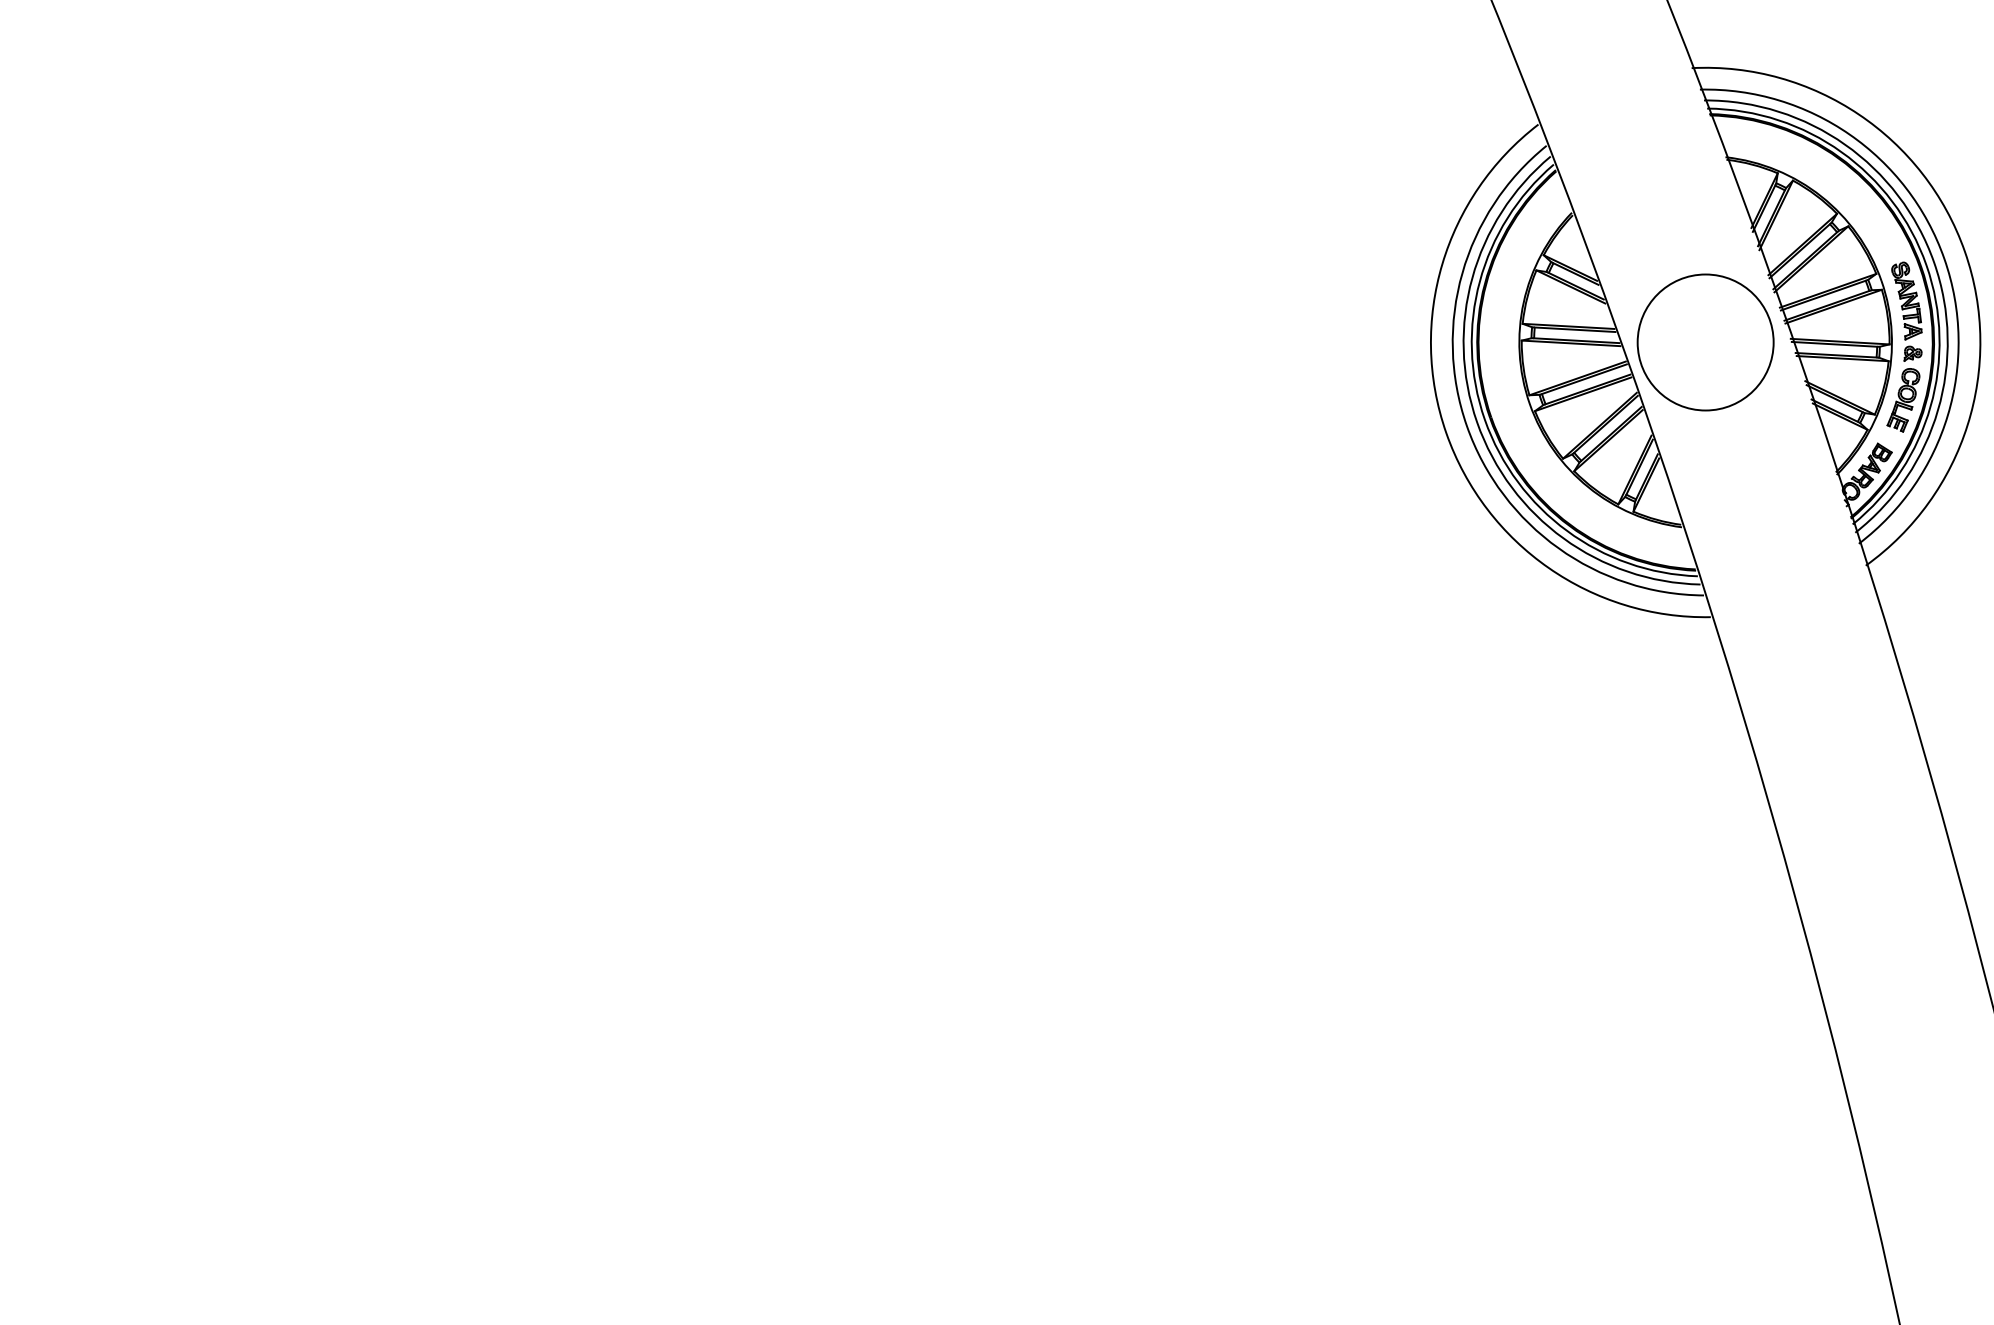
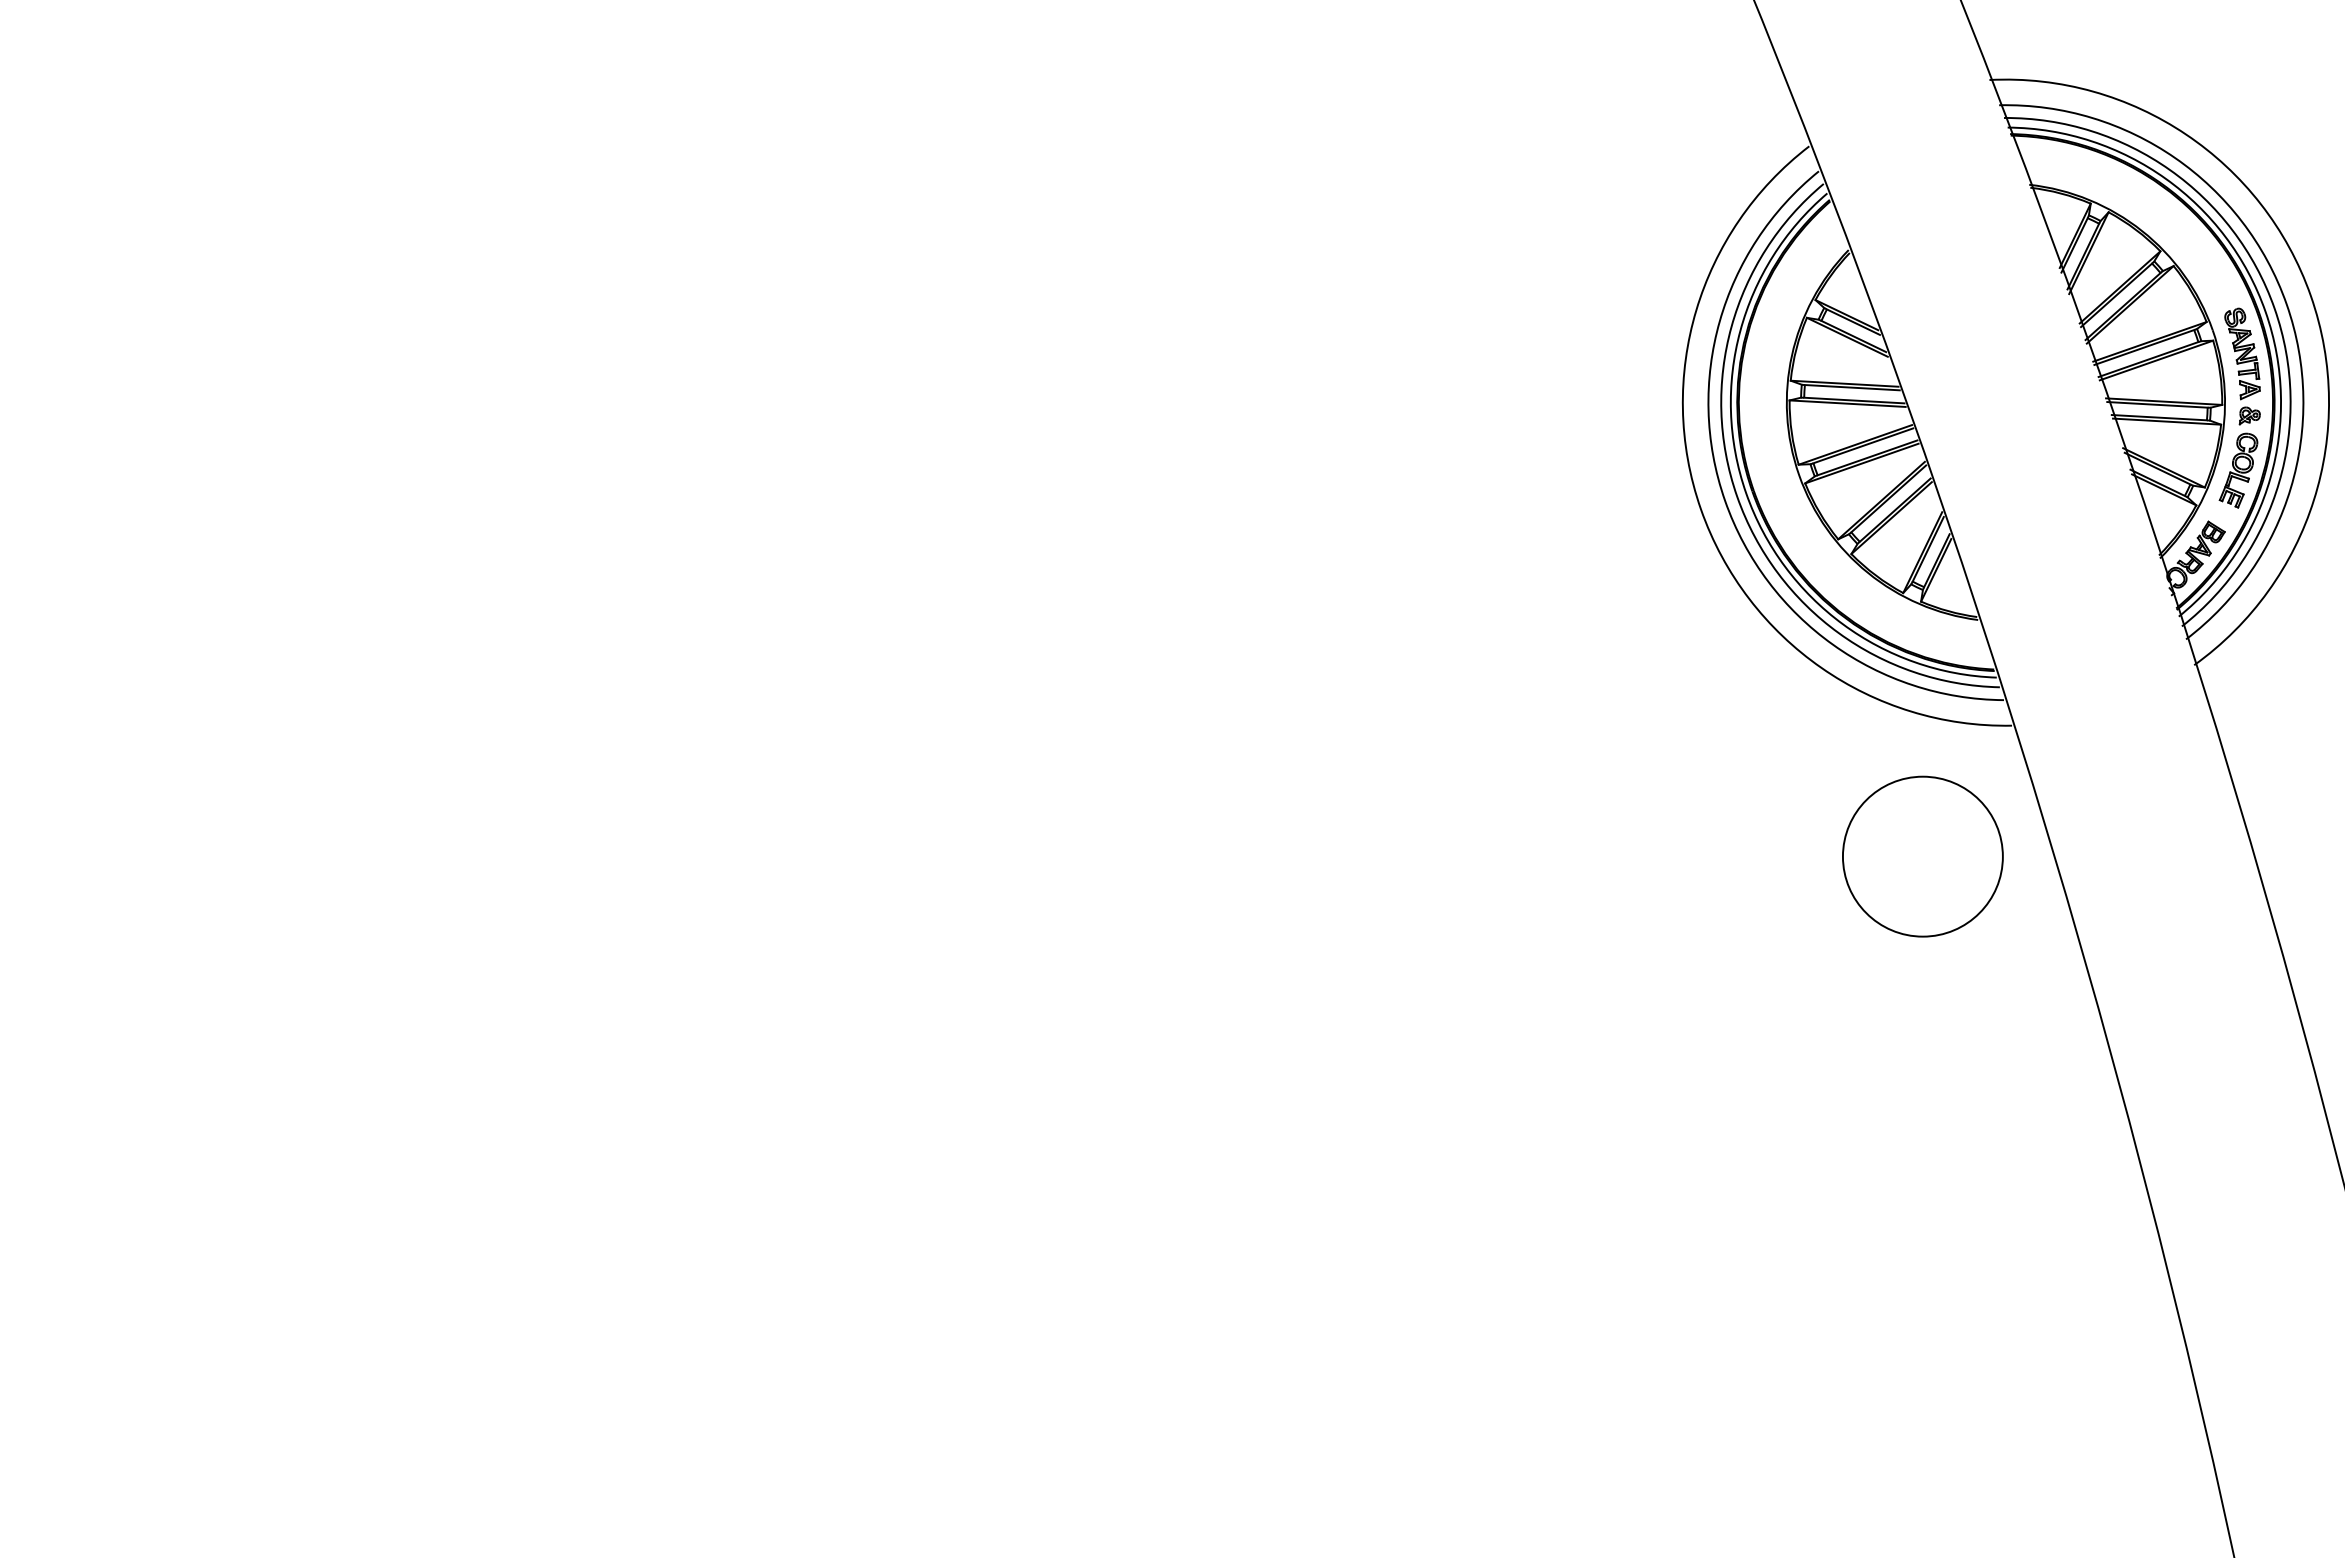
circle: (1705, 342) -> (1922, 856), moved

